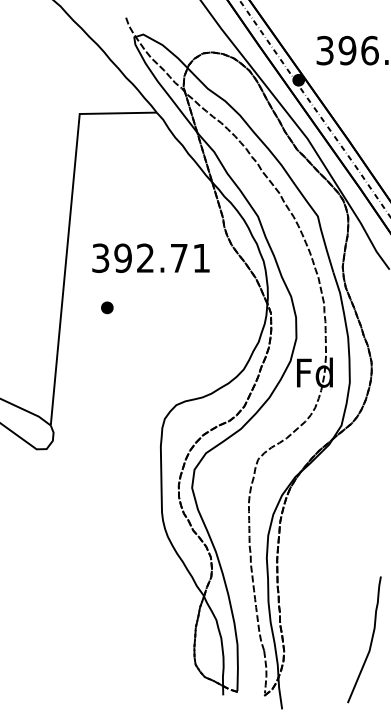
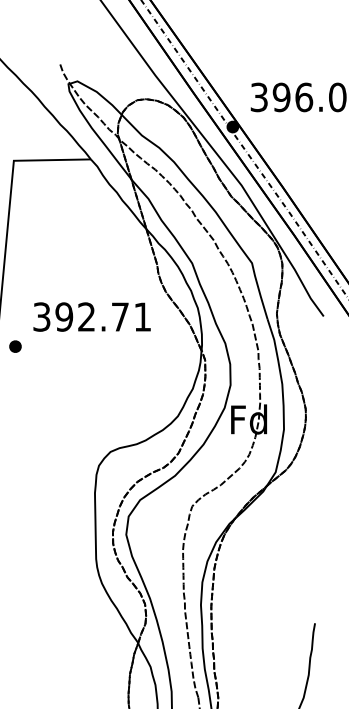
text: (150, 257) -> (91, 316), moved
part: (107, 307) -> (15, 346), moved

